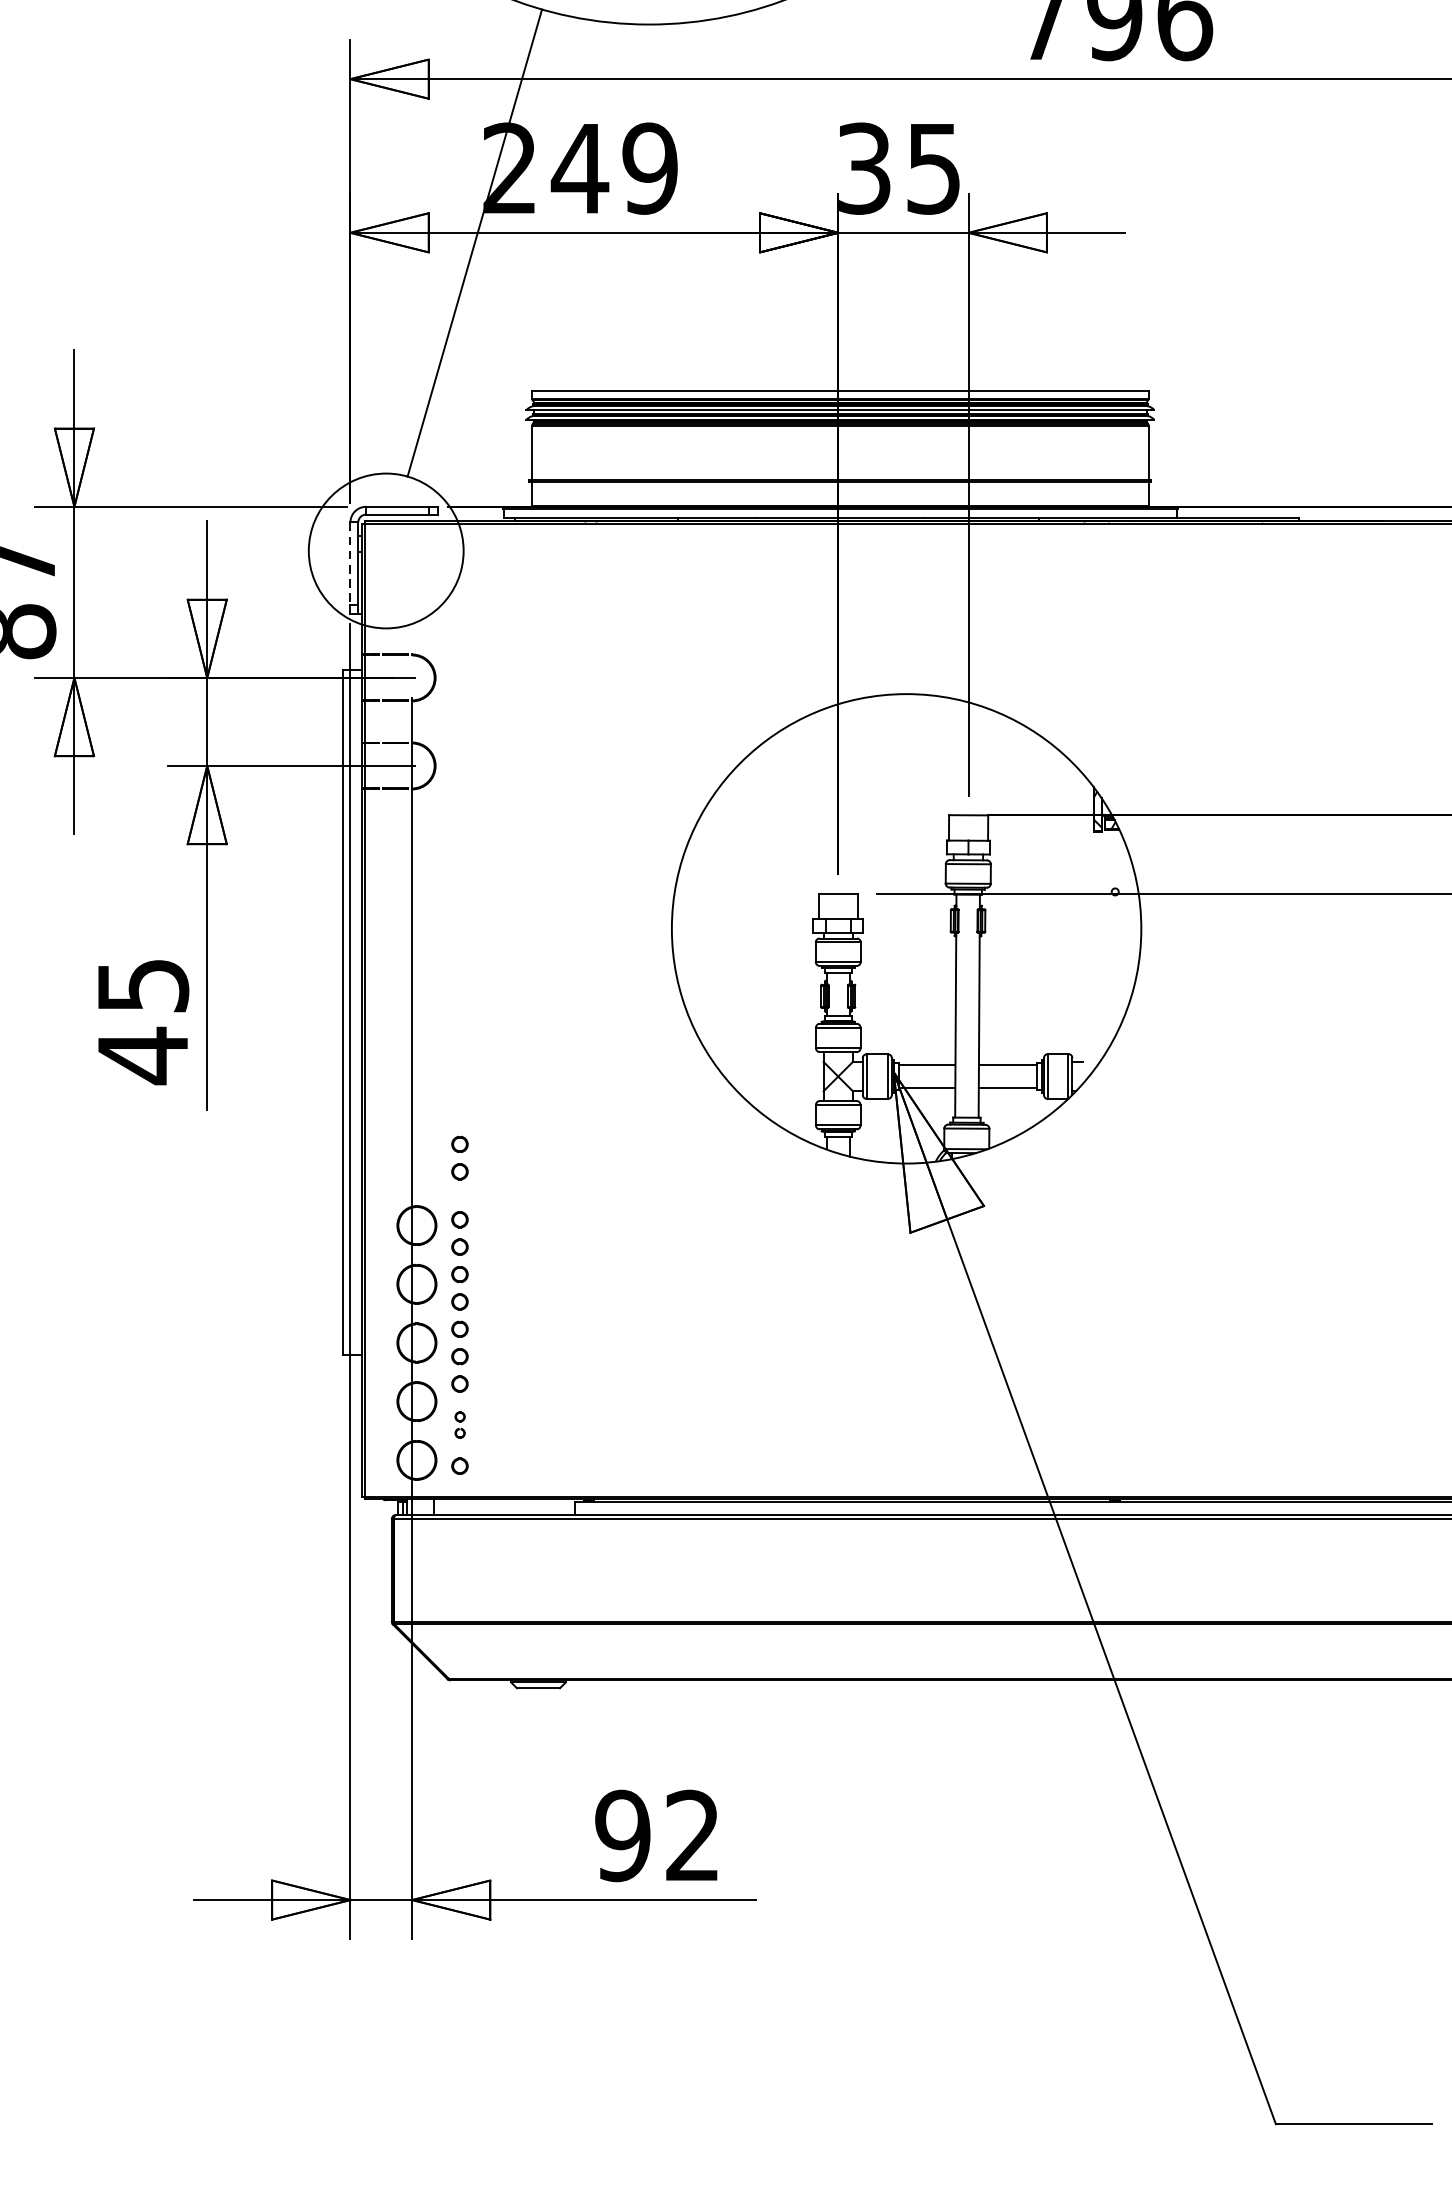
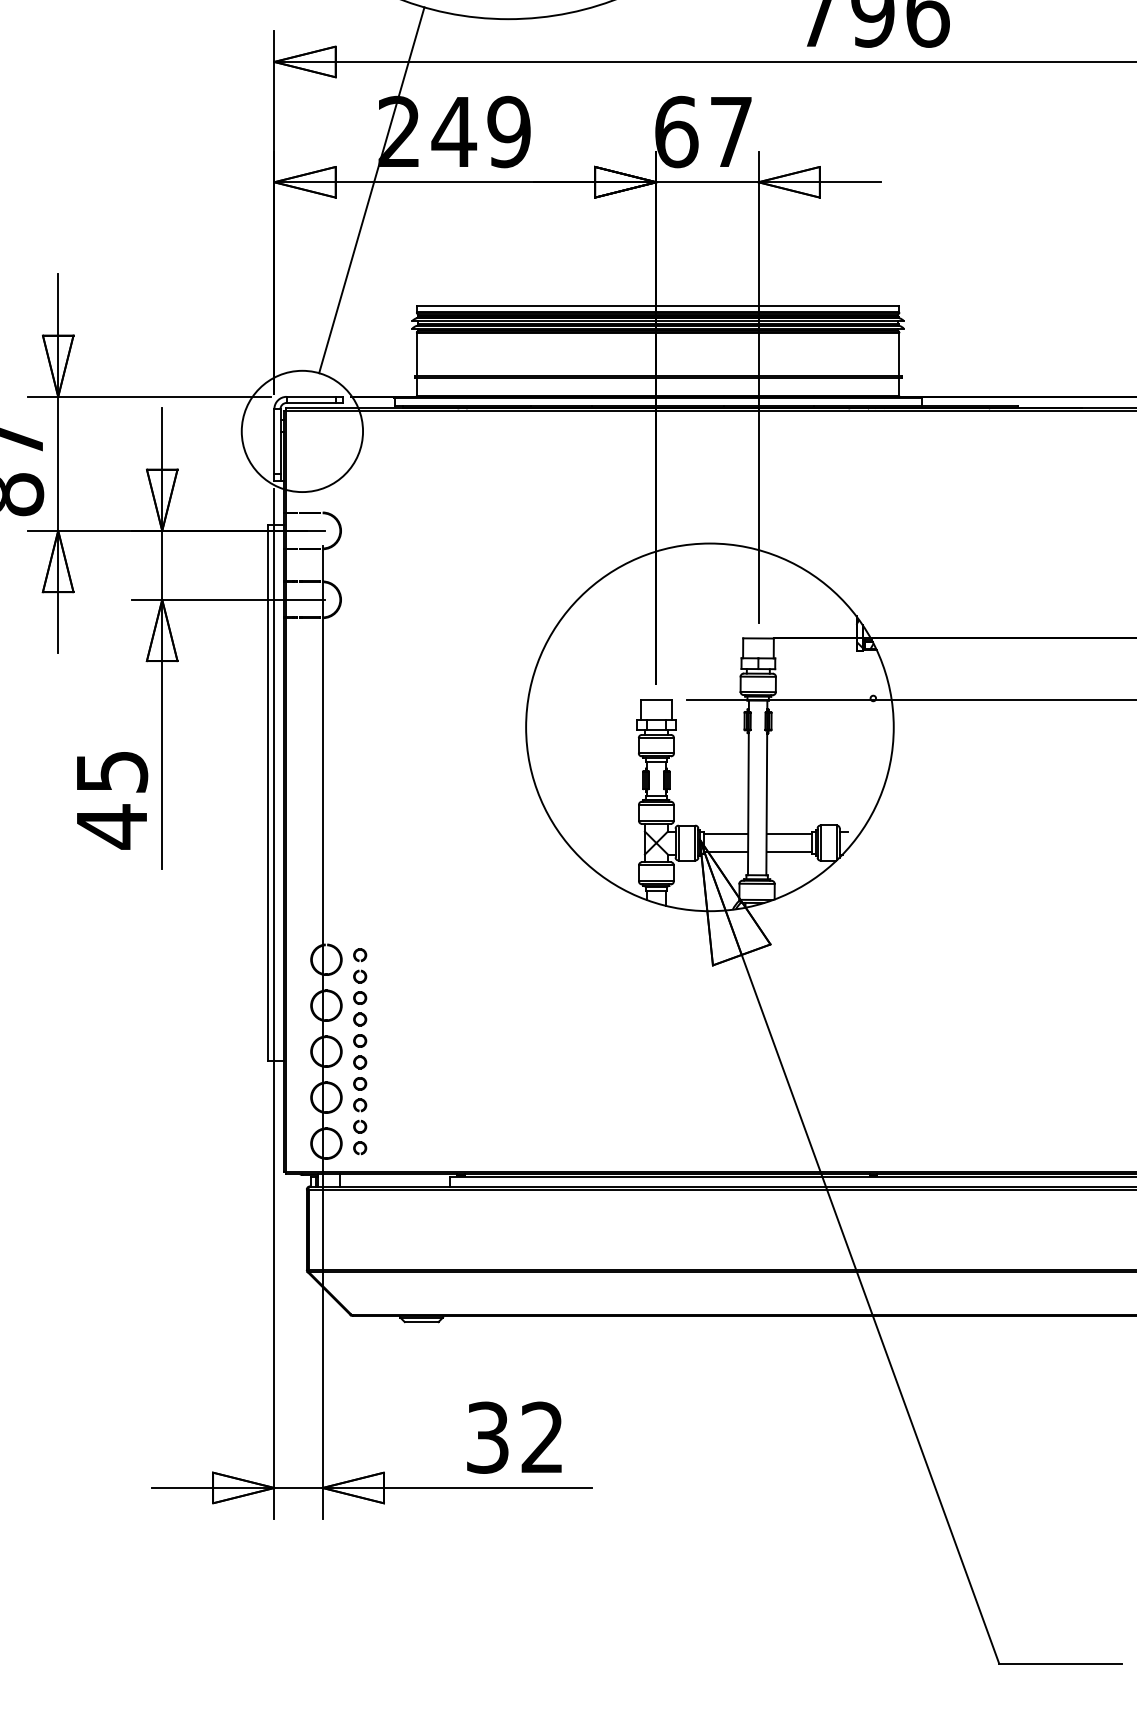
text: (898, 167) -> (703, 131), 35 -> 67
line: (350, 563) -> (274, 441), dashed -> solid
part: (460, 1157) -> (360, 906), removed
part: (460, 1424) -> (360, 1115), size x1.67
text: (622, 1835) -> (487, 1437), 92 -> 32

